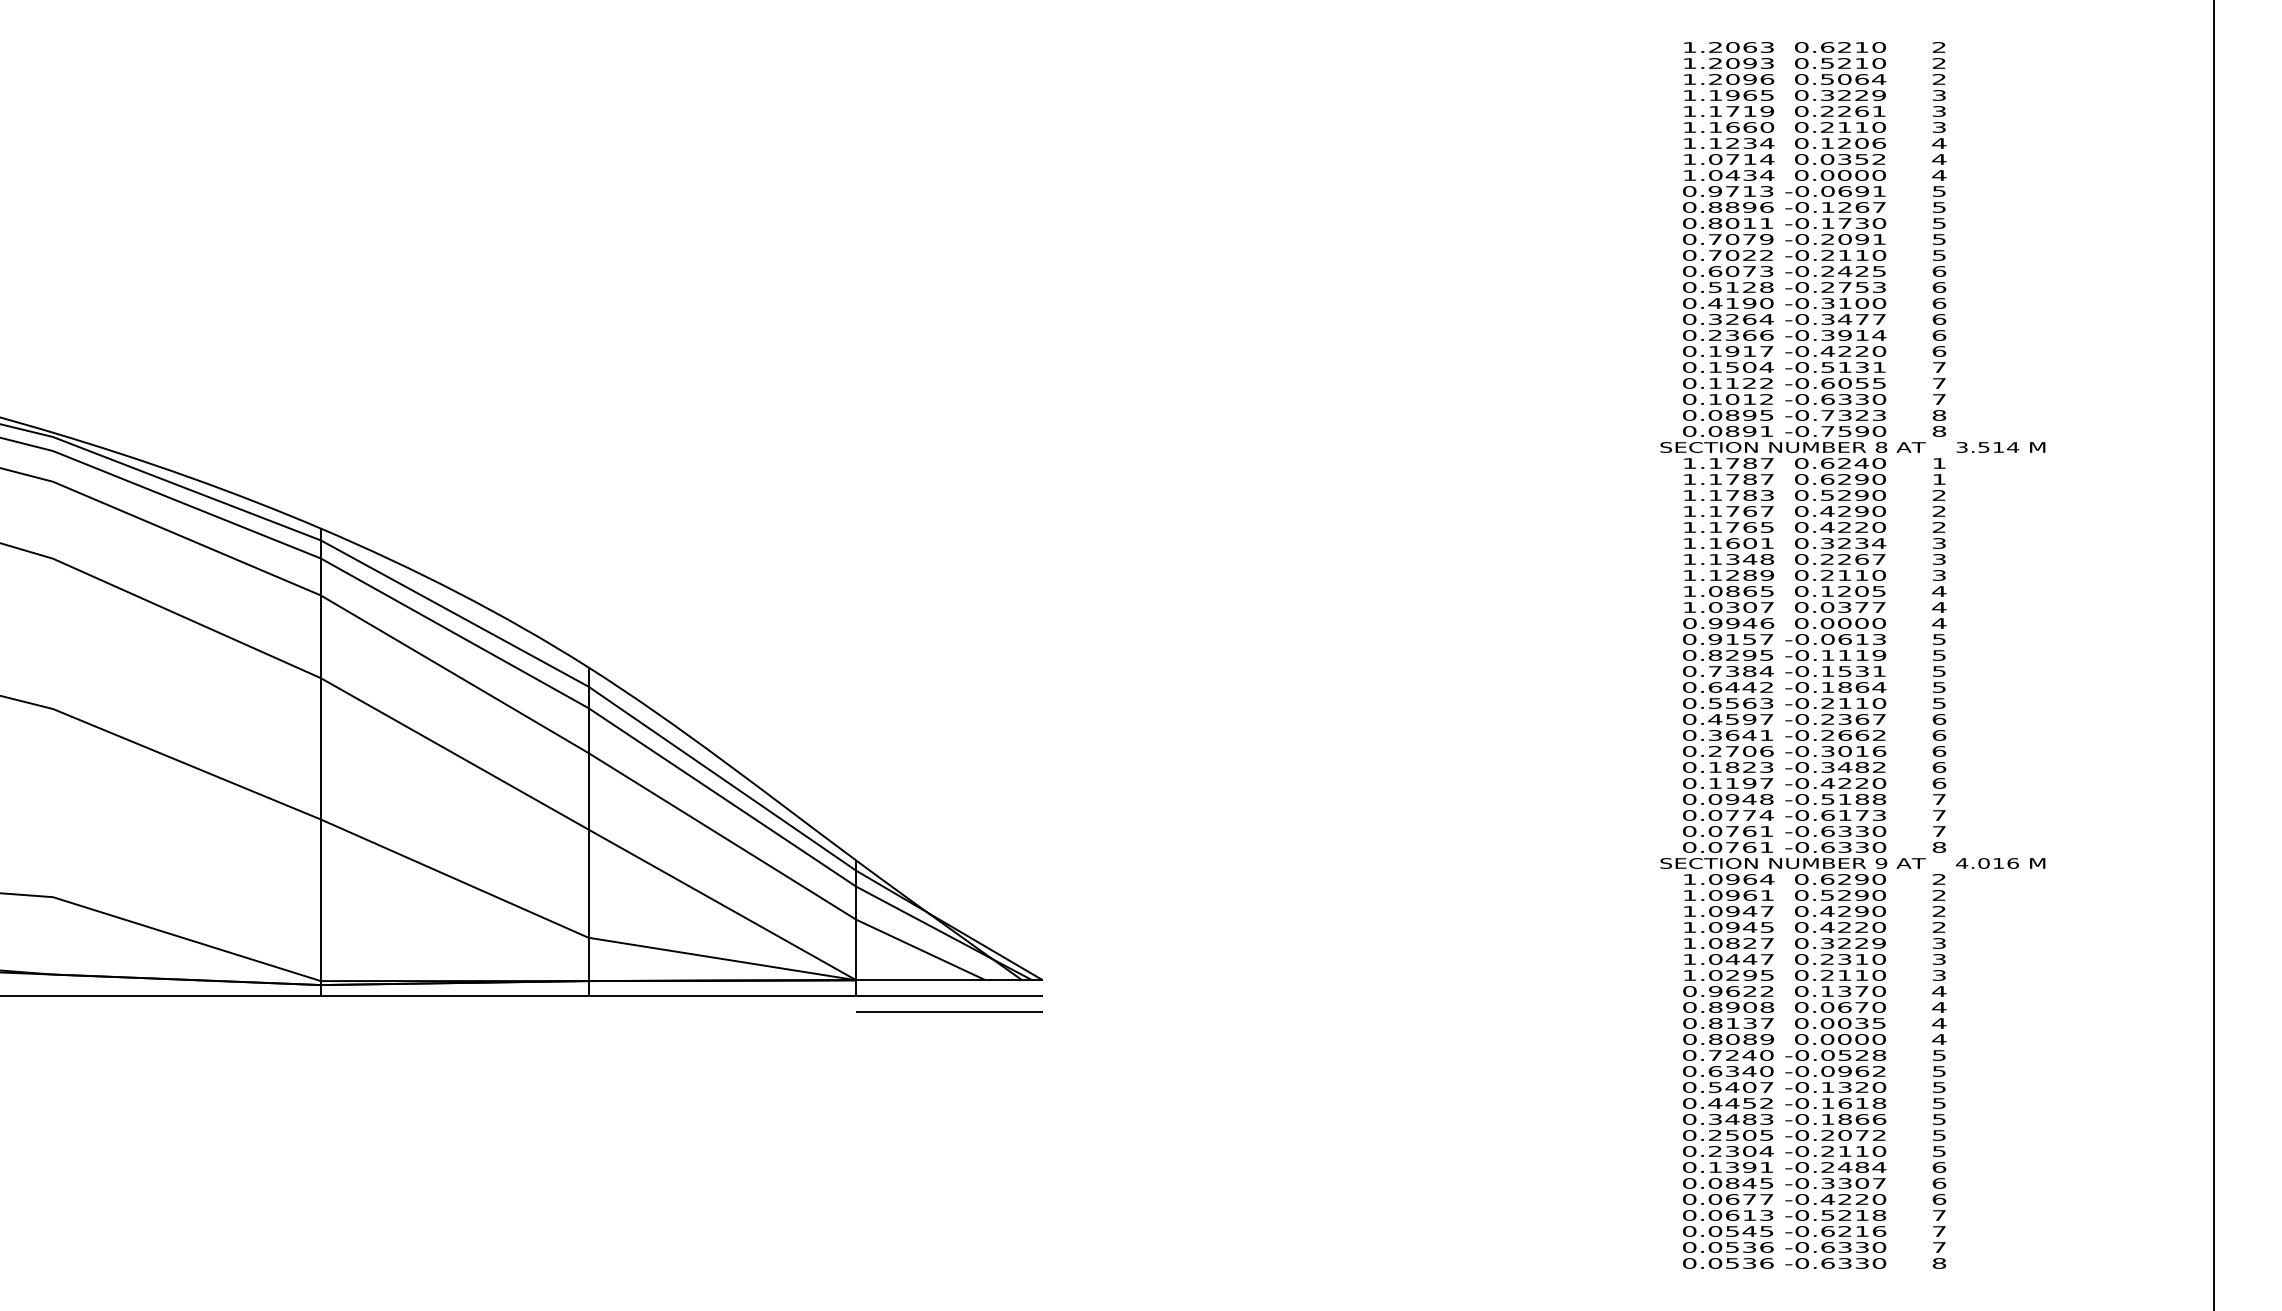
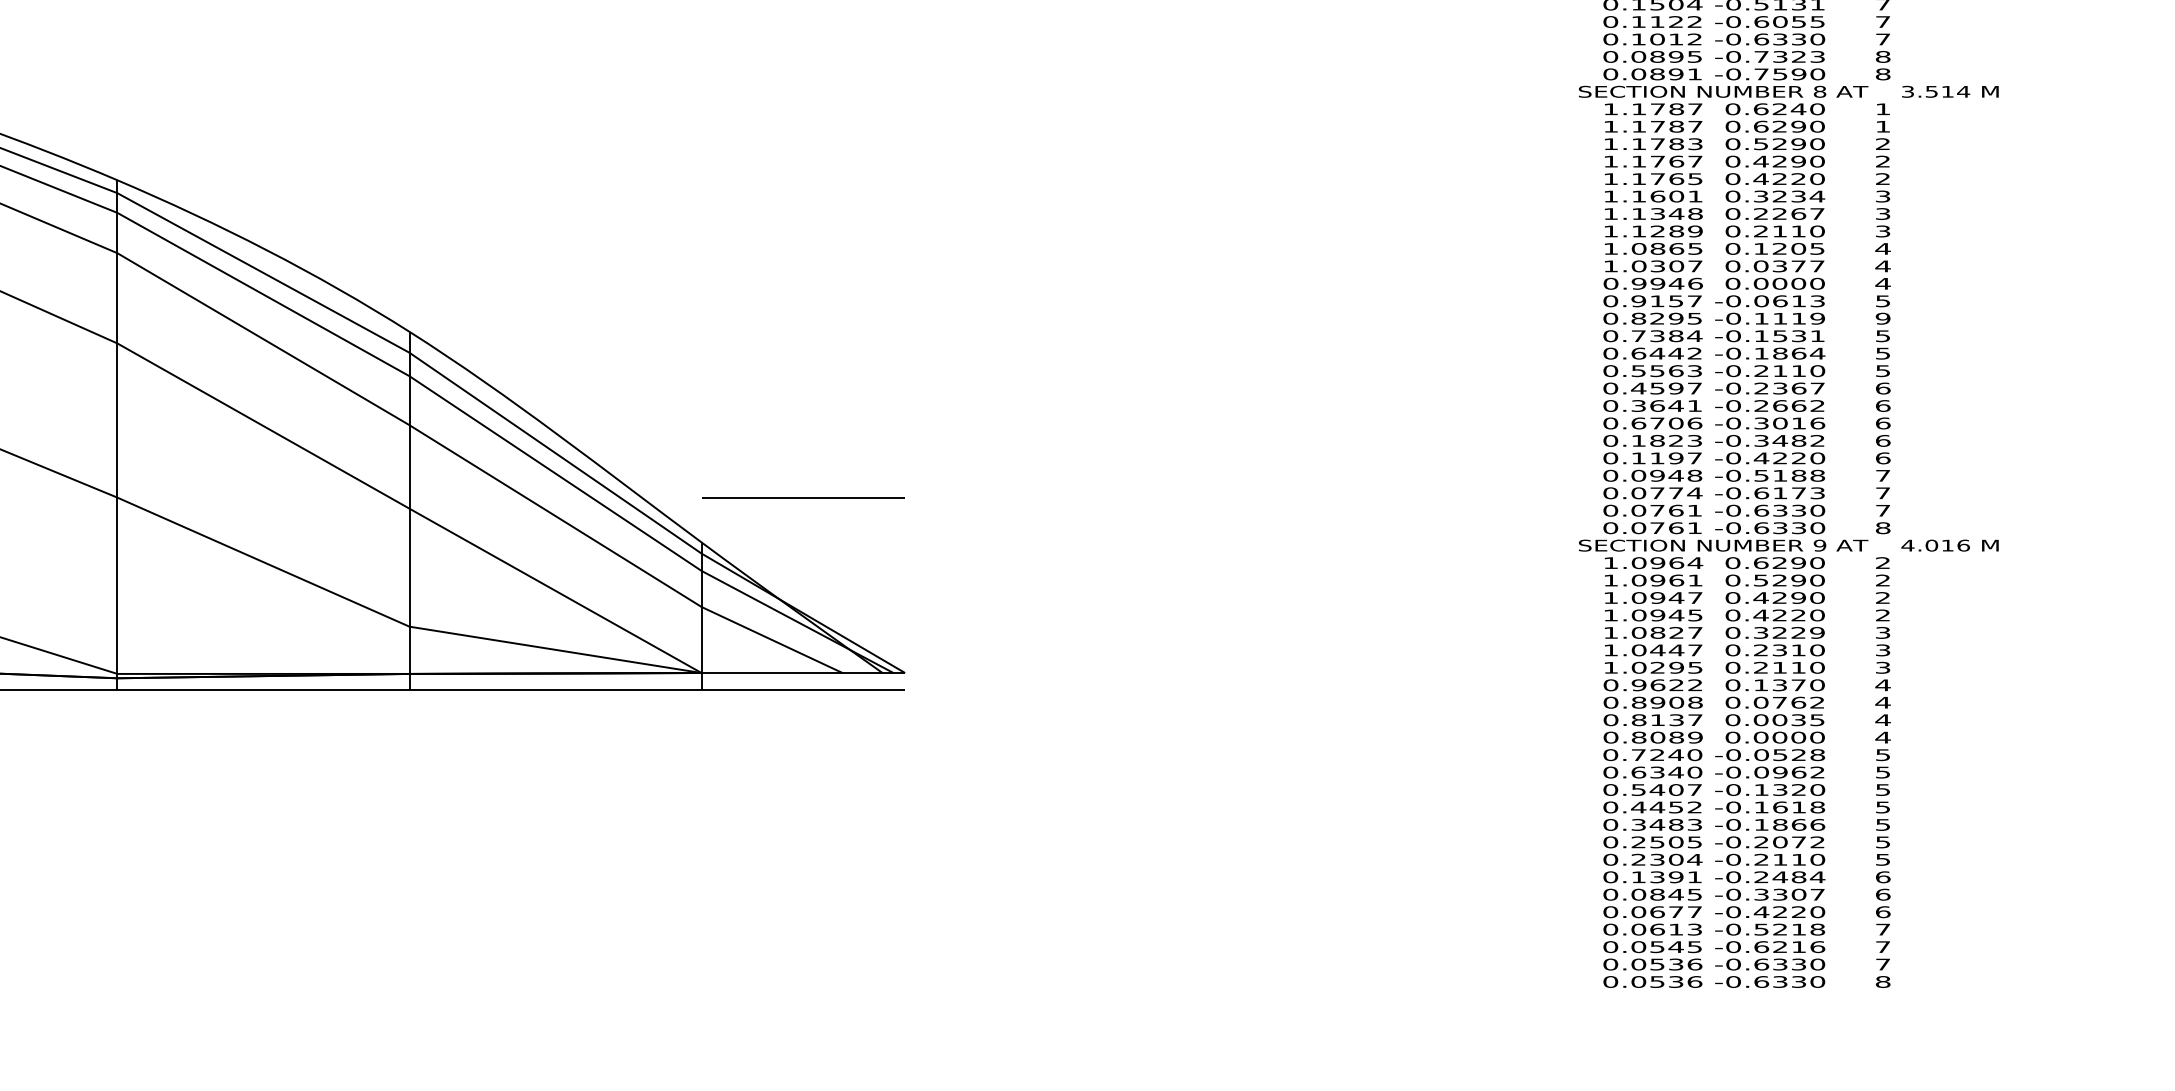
text: (1939, 655) -> (1883, 318), 5 -> 9
text: (1715, 751) -> (1638, 423), 0.2706 -> 0.6706
text: (1861, 1007) -> (1798, 702), 0.0670 -> 0.0762
line: (949, 1011) -> (803, 497), moved

